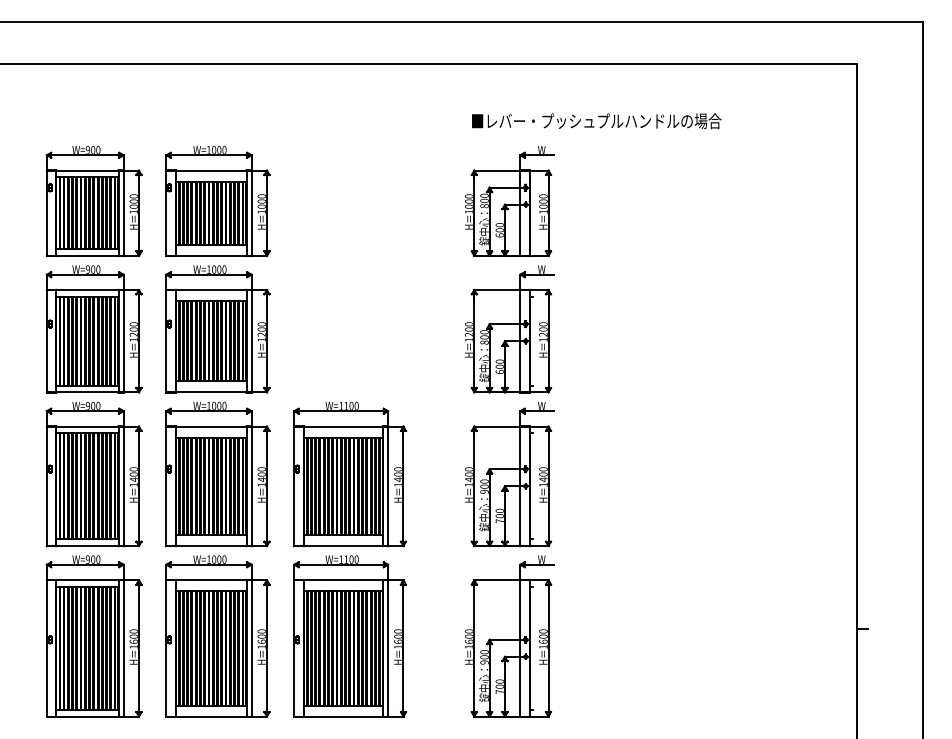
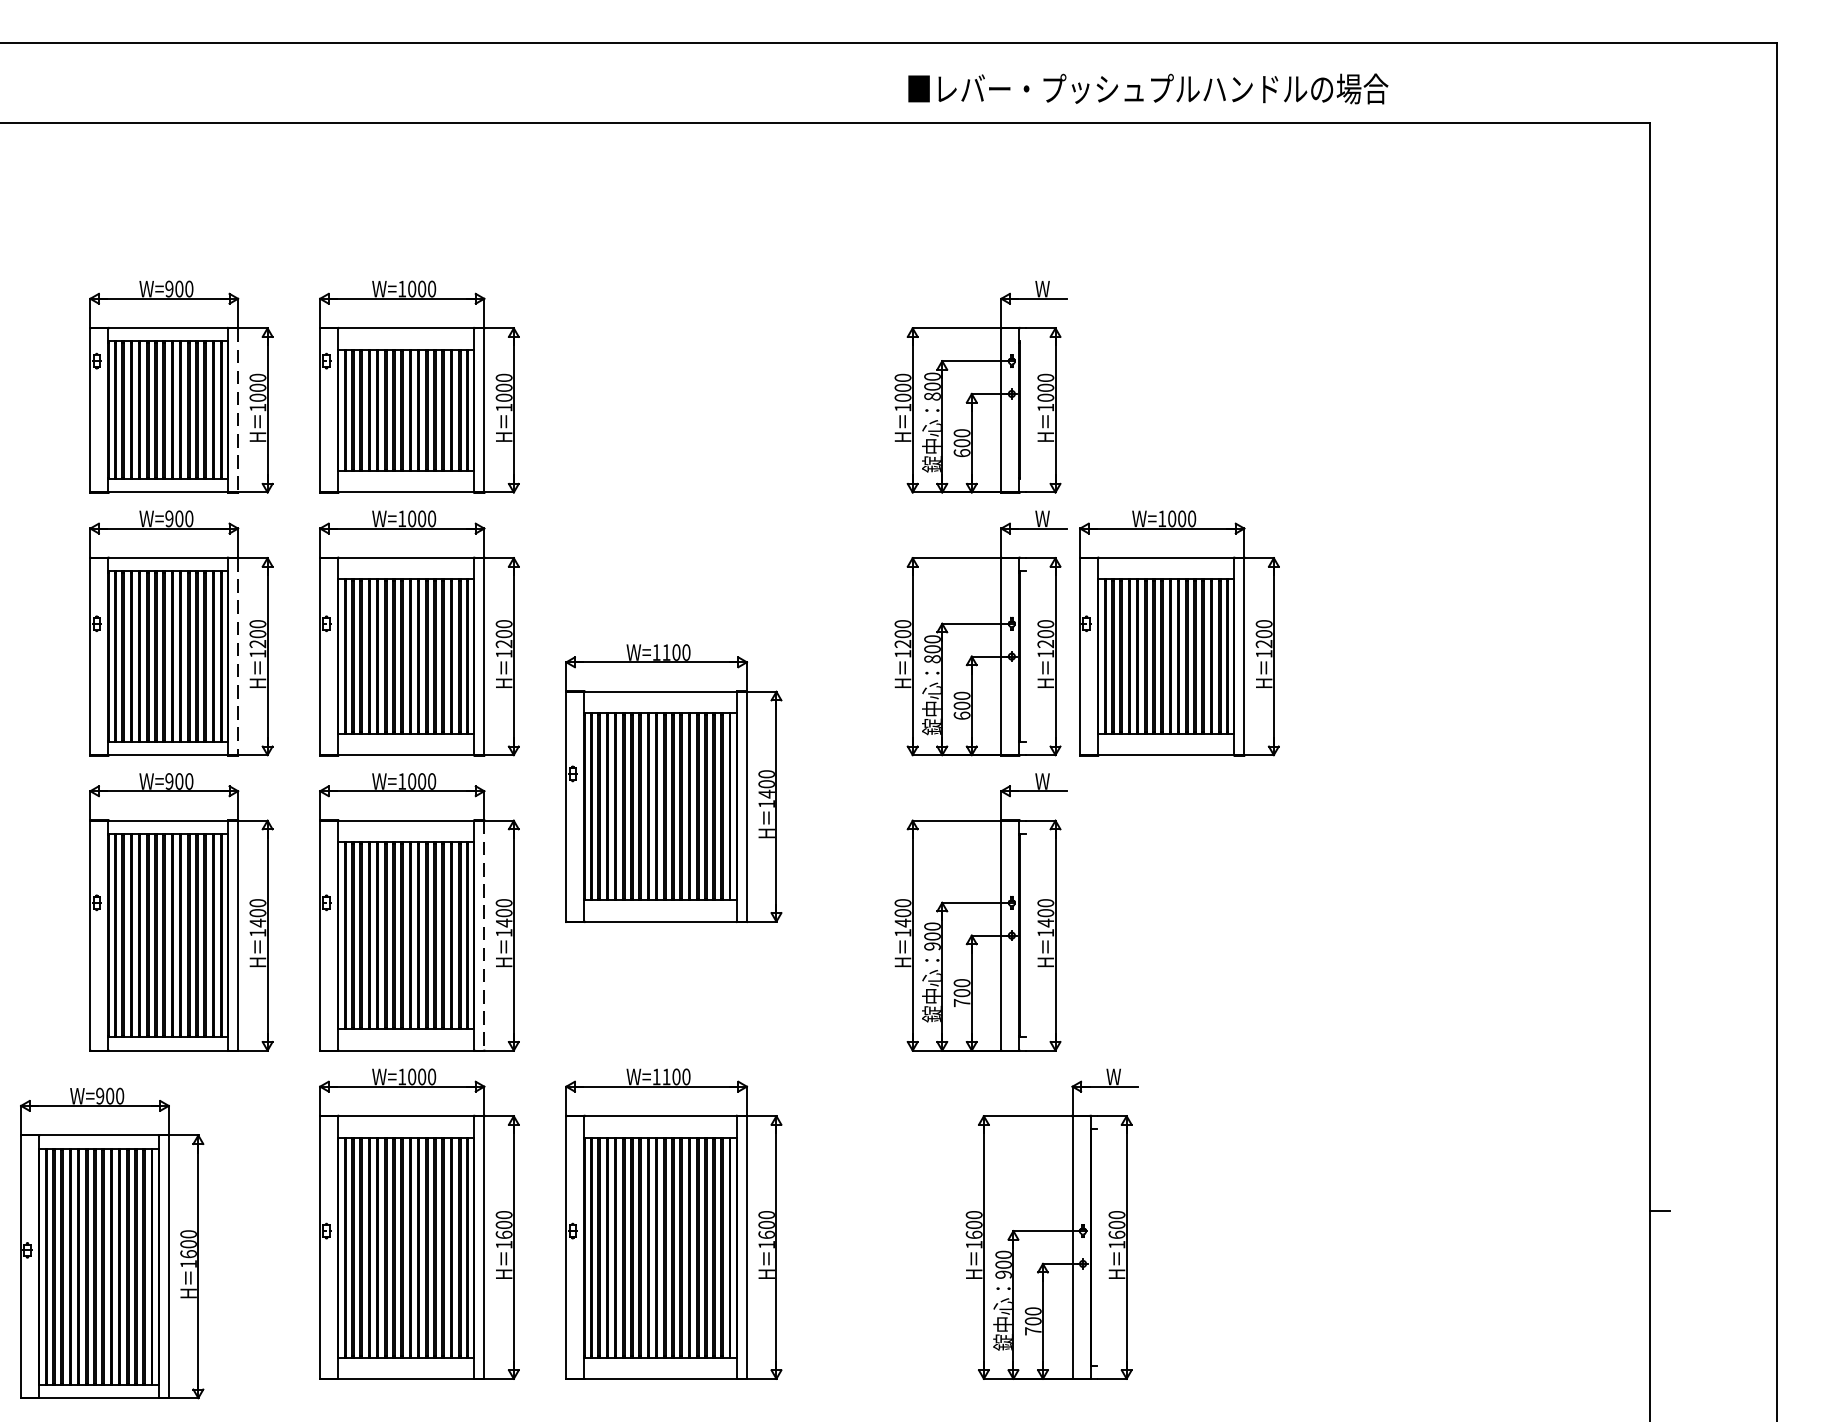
text: (596, 121) -> (1147, 89), moved
line: (123, 213) -> (237, 410), solid -> dashed
part: (612, 329) -> (1178, 634), added
line: (123, 341) -> (237, 657), solid -> dashed
part: (350, 474) -> (674, 784), moved
line: (251, 486) -> (484, 936), solid -> dashed
part: (93, 636) -> (110, 1243), moved
part: (509, 636) -> (1051, 1224), moved

